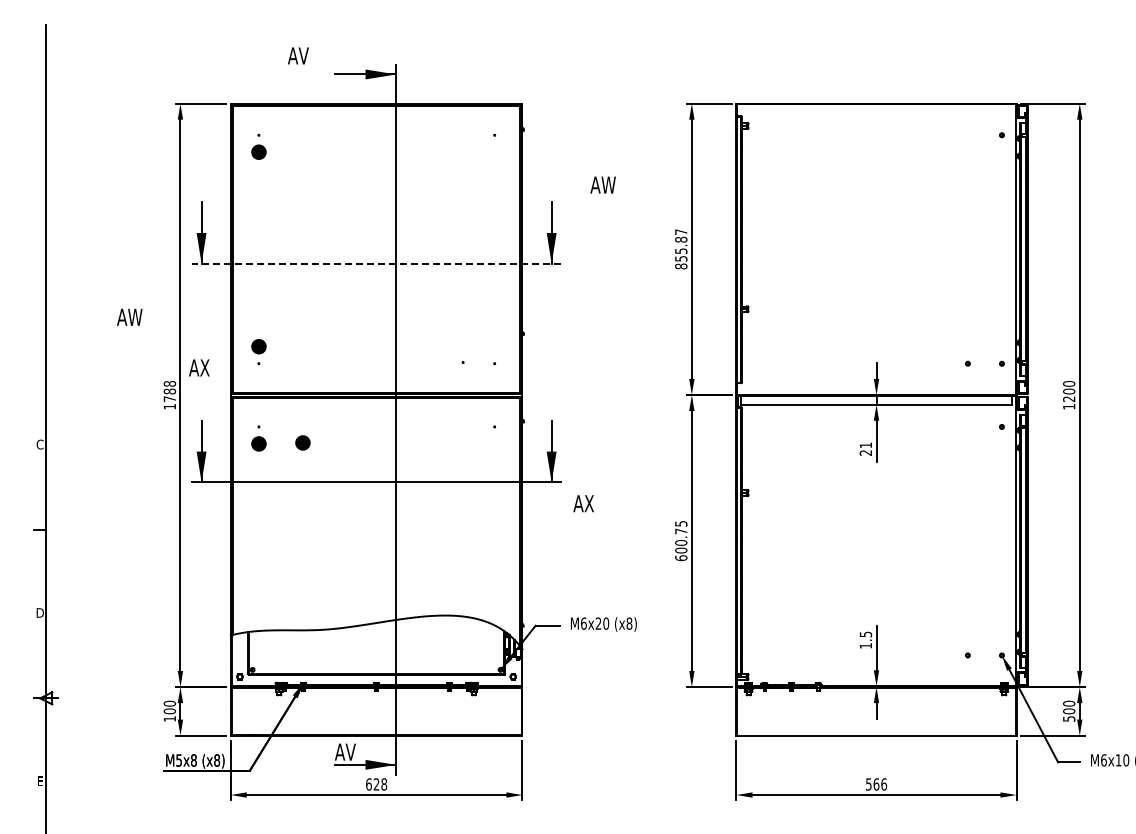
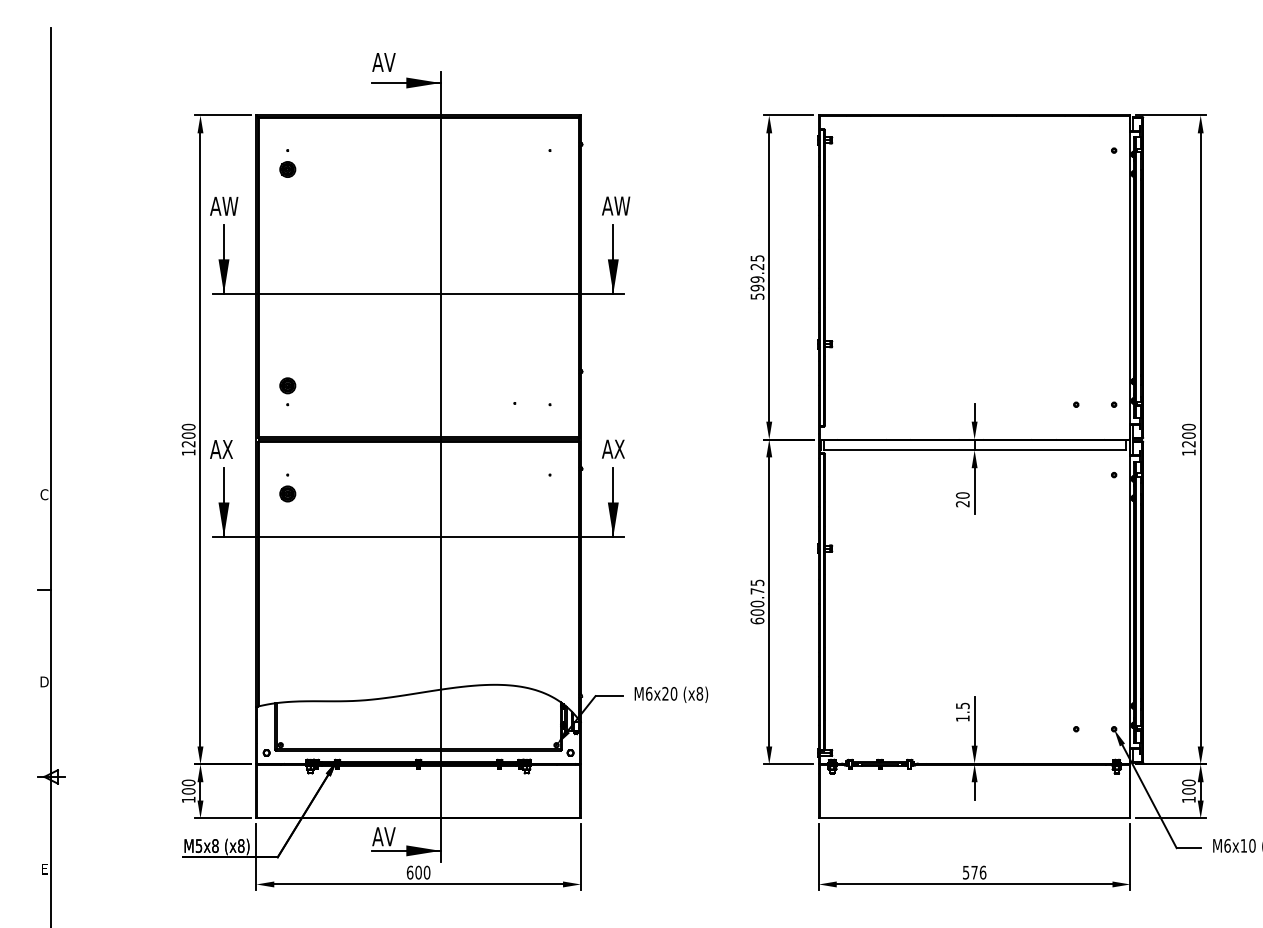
text: (298, 55) -> (384, 61), moved
text: (602, 184) -> (615, 205), moved
text: (681, 249) -> (757, 277), 855.87 -> 599.25
line: (376, 263) -> (418, 293), dashed -> solid
text: (129, 316) -> (223, 205), moved
text: (199, 367) -> (221, 448), moved
text: (169, 390) -> (188, 434), 1788 -> 1200
part: (302, 442) -> (336, 492), removed
text: (865, 445) -> (962, 495), 21 -> 20
text: (583, 503) -> (613, 448), moved
text: (1069, 718) -> (1189, 799), 500 -> 100
text: (380, 784) -> (422, 872), 628 -> 600
text: (876, 784) -> (974, 872), 566 -> 576

